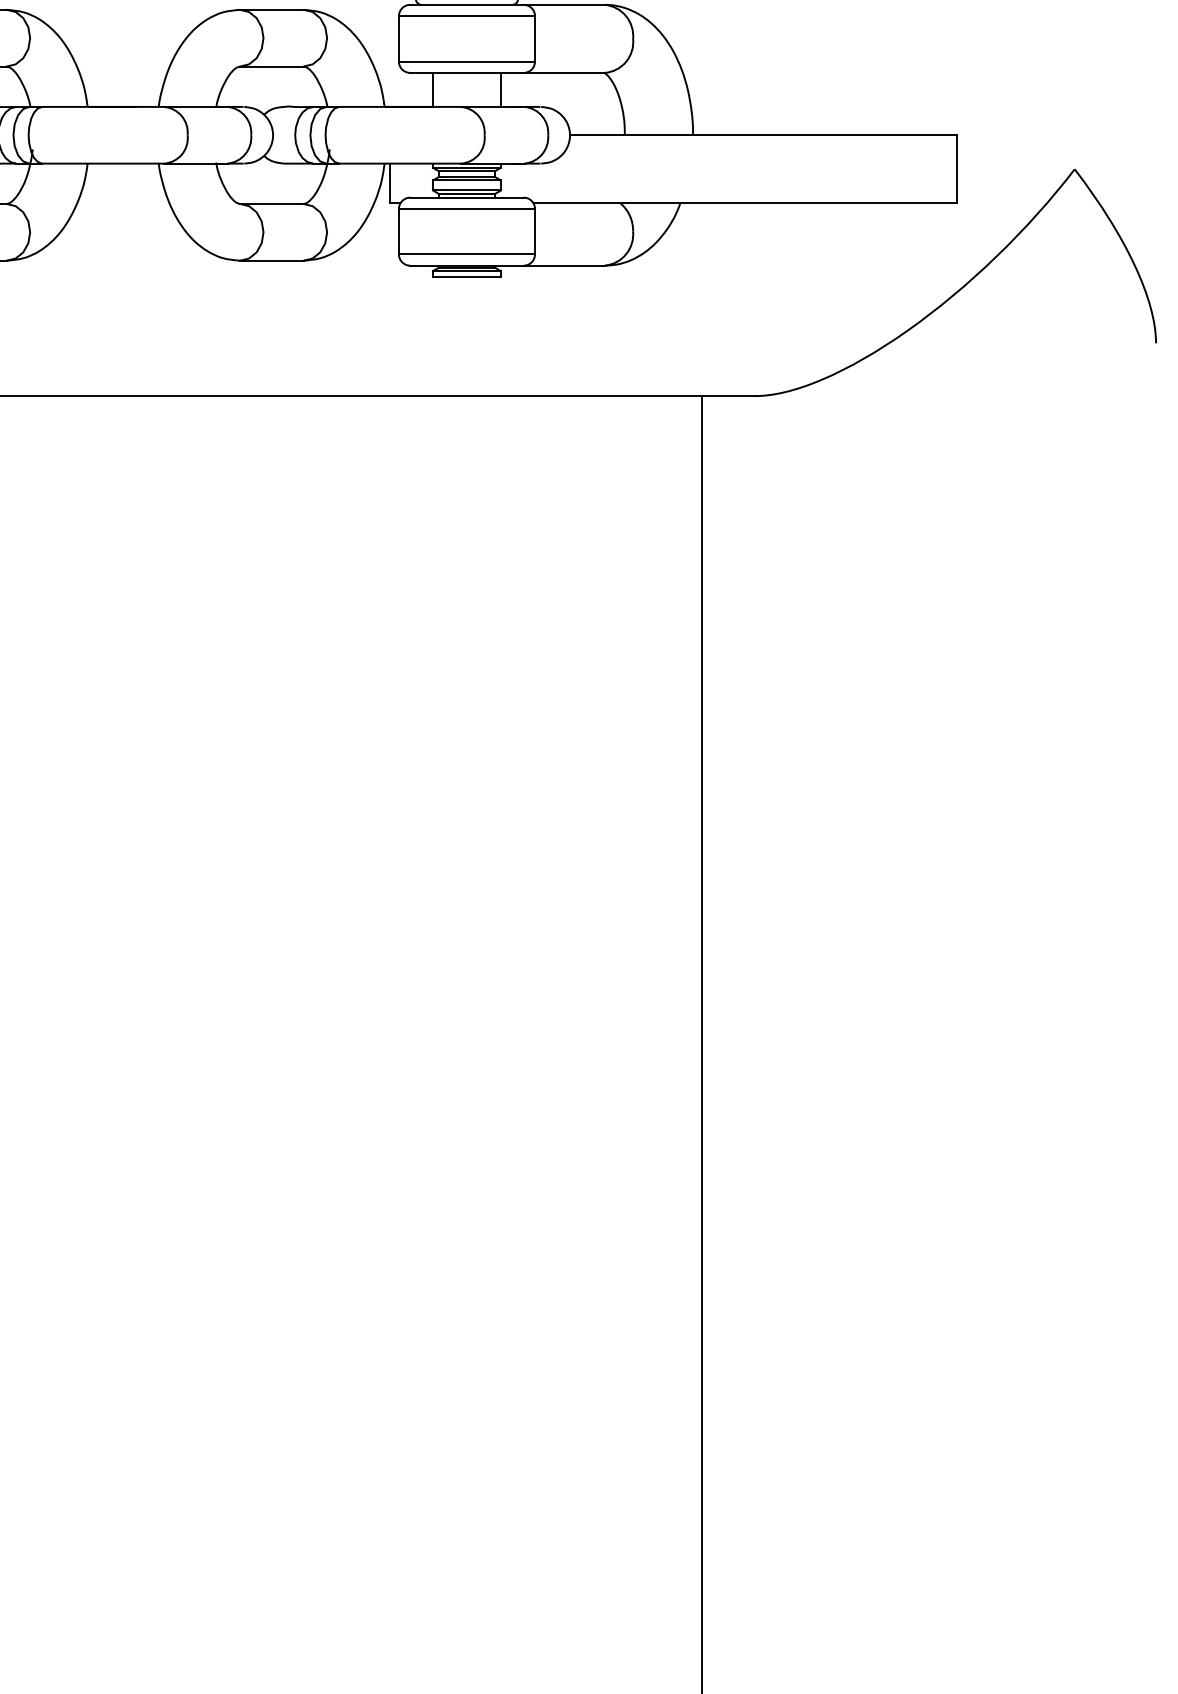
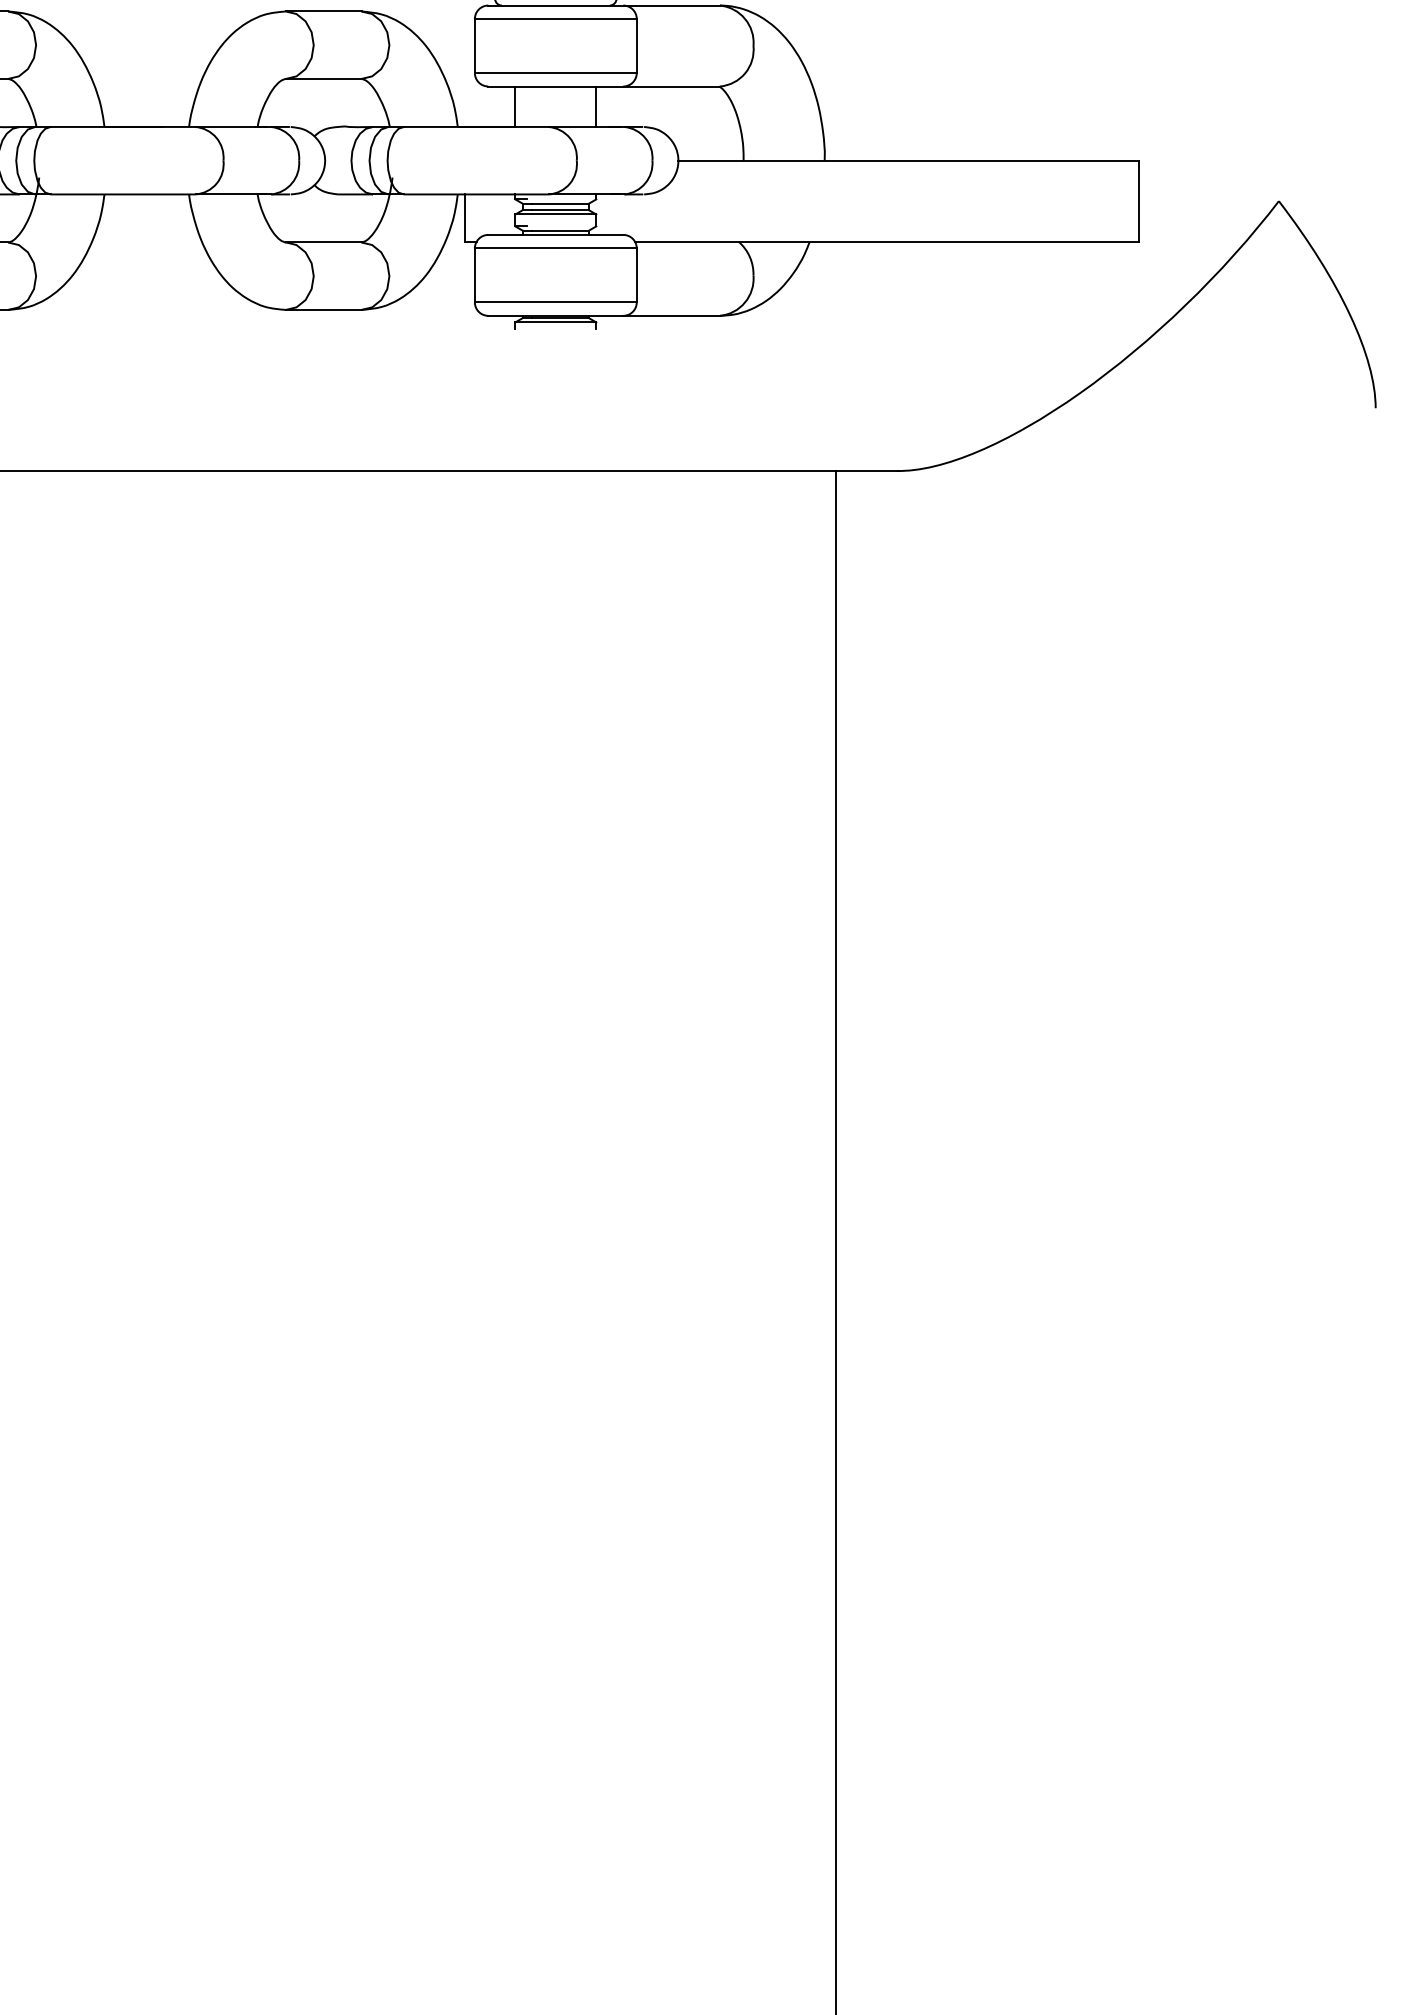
line: (471, 167) -> (561, 199), removed
line: (471, 190) -> (561, 226), removed
line: (466, 277) -> (555, 329), removed

